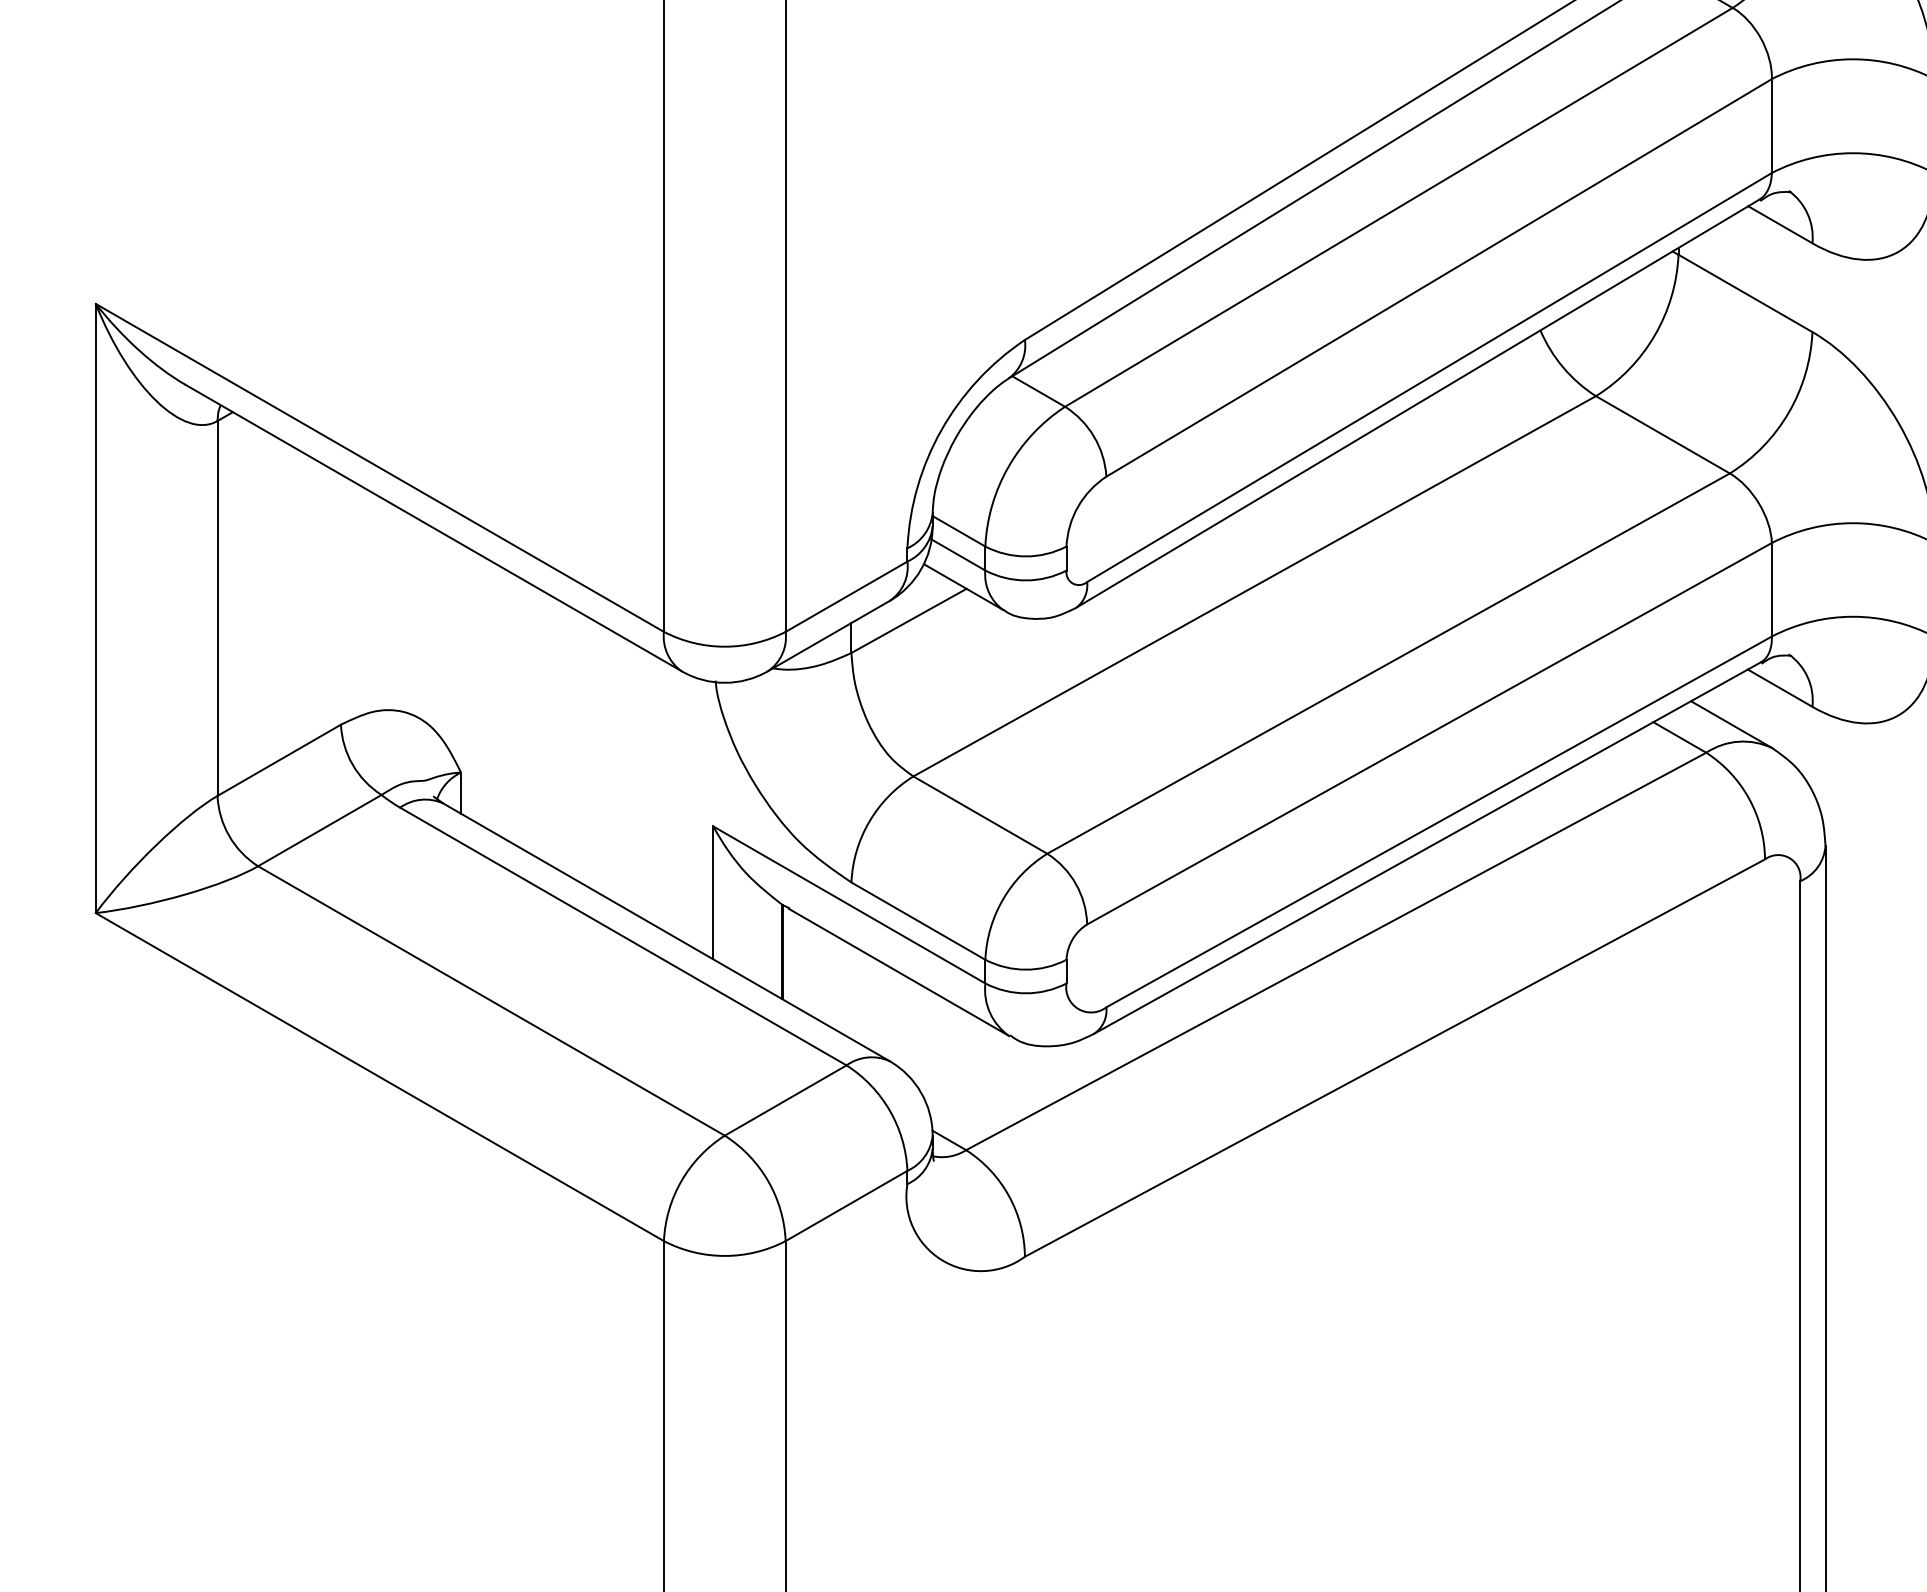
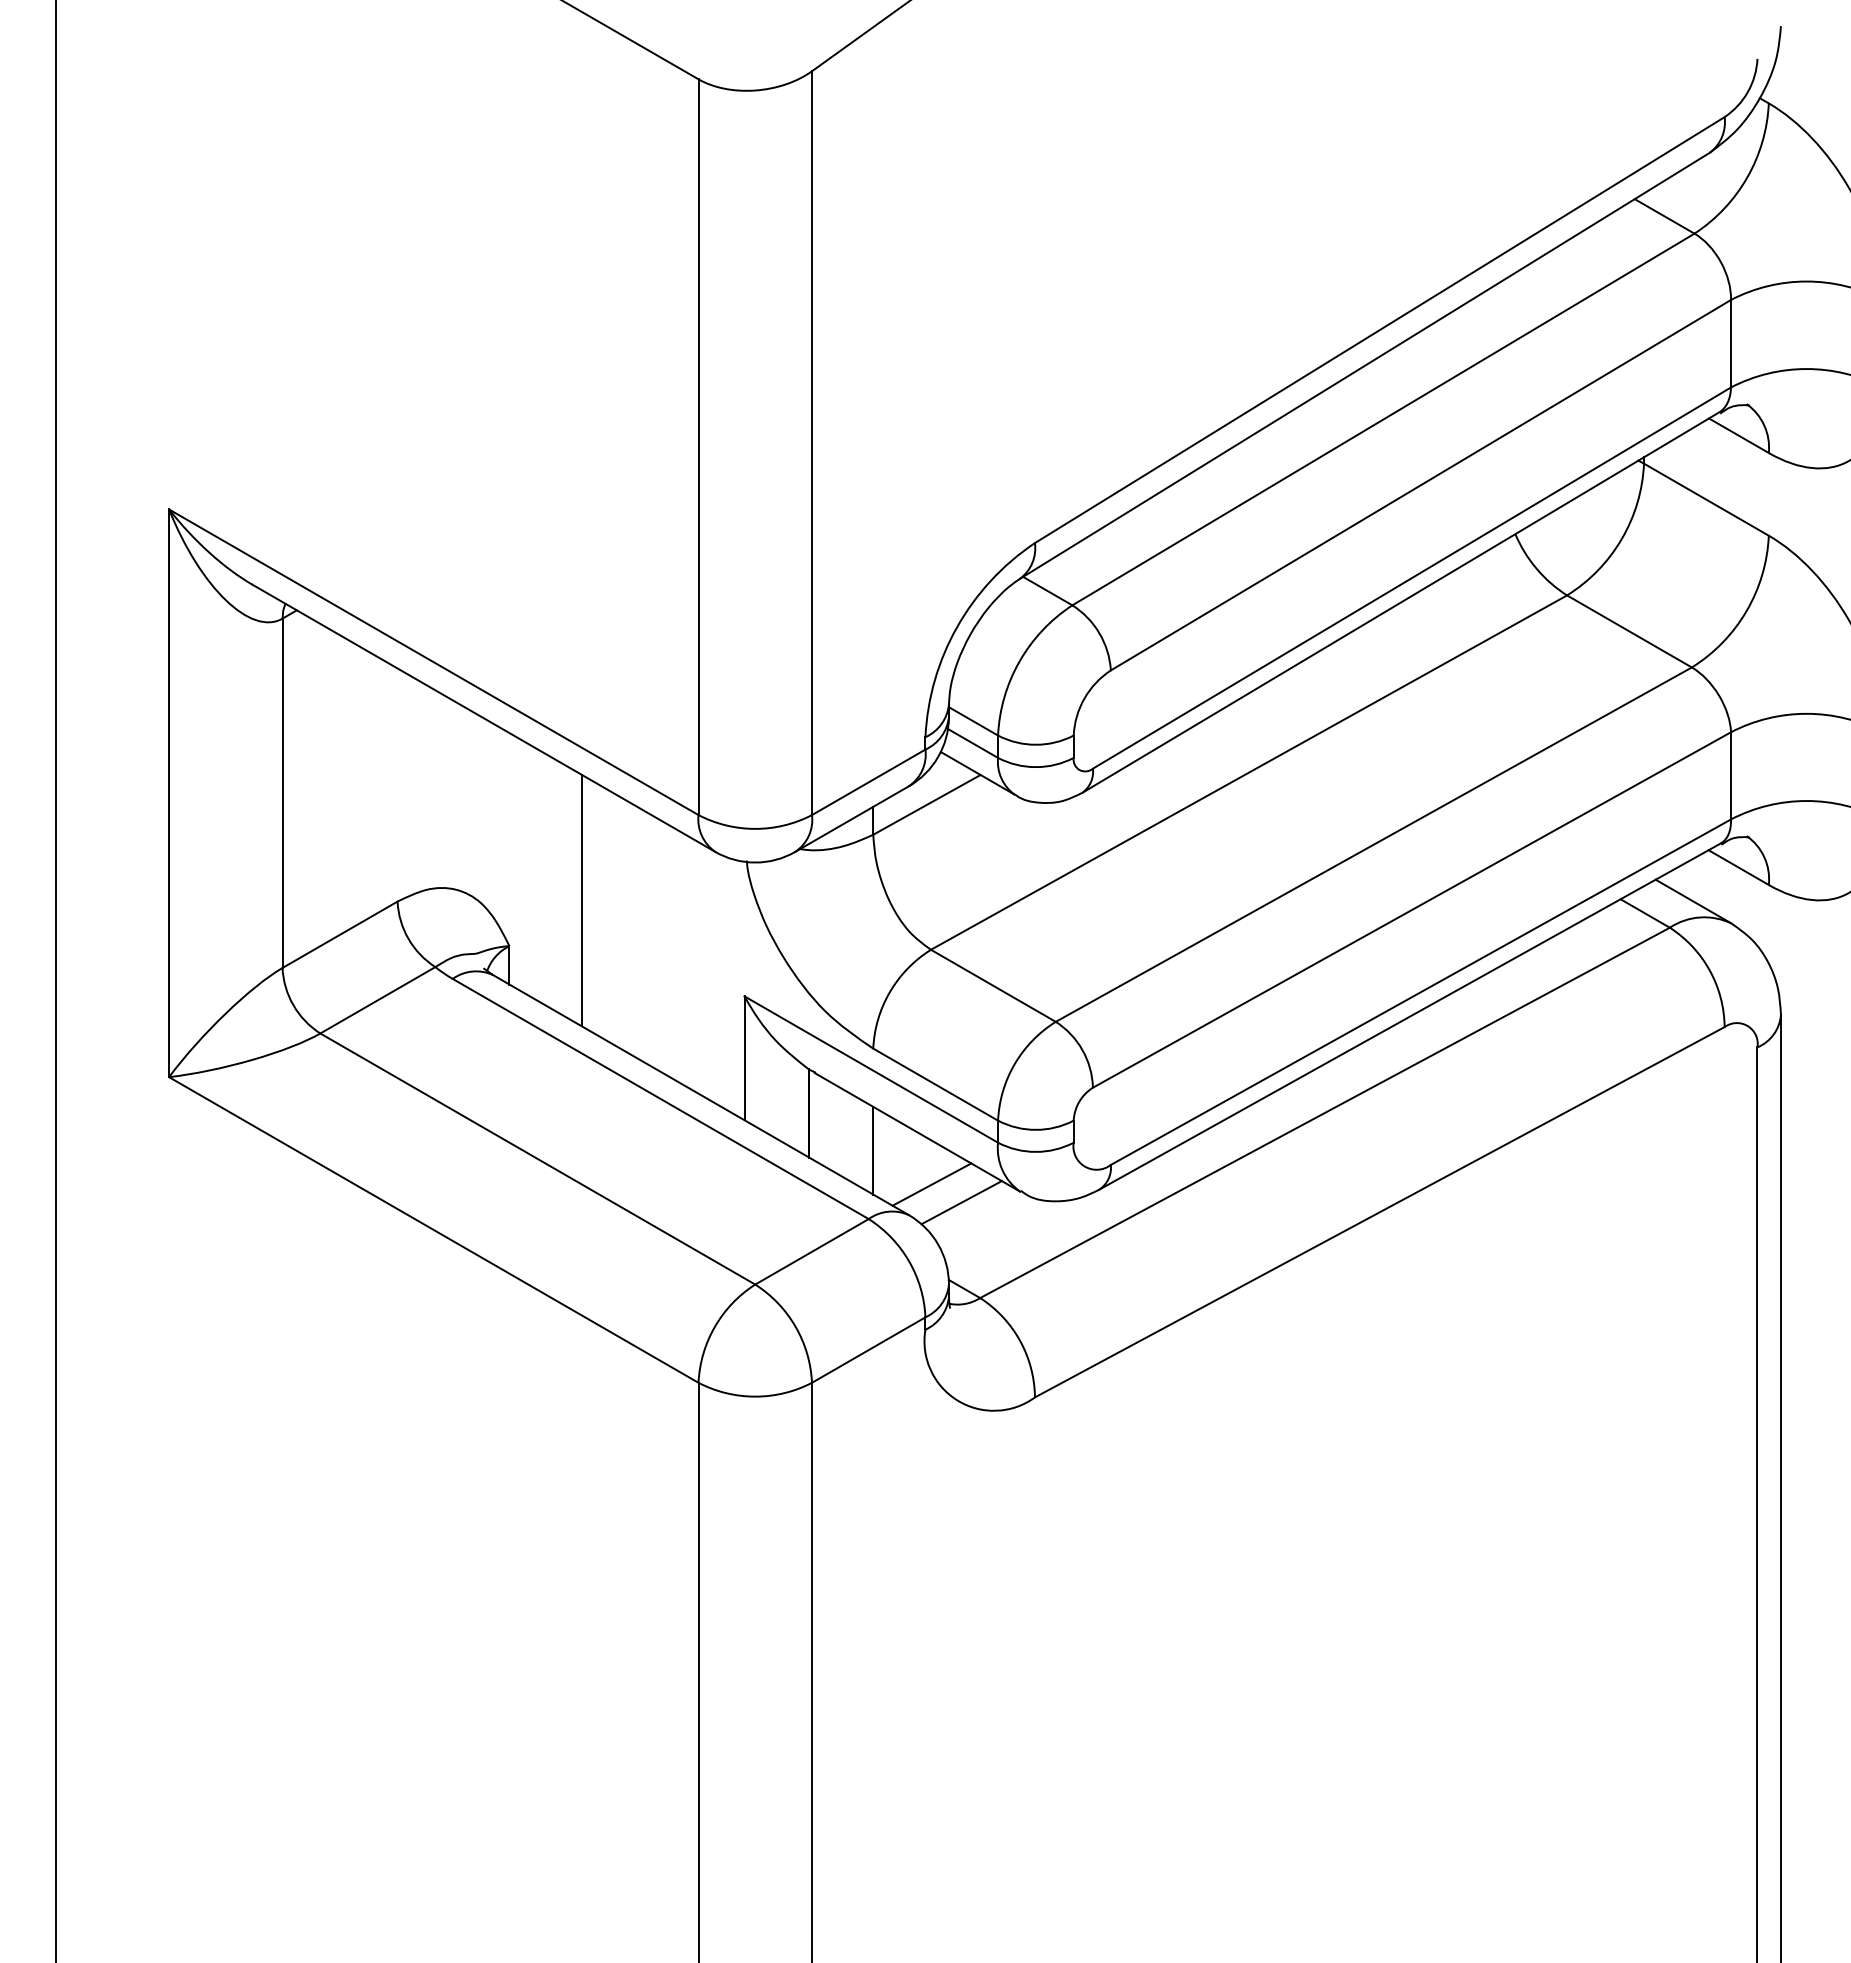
line: (539, 723) -> (582, 900), added
line: (851, 991) -> (873, 1150), added
line: (913, 1028) -> (931, 1184), added
line: (946, 1047) -> (961, 1202), added

